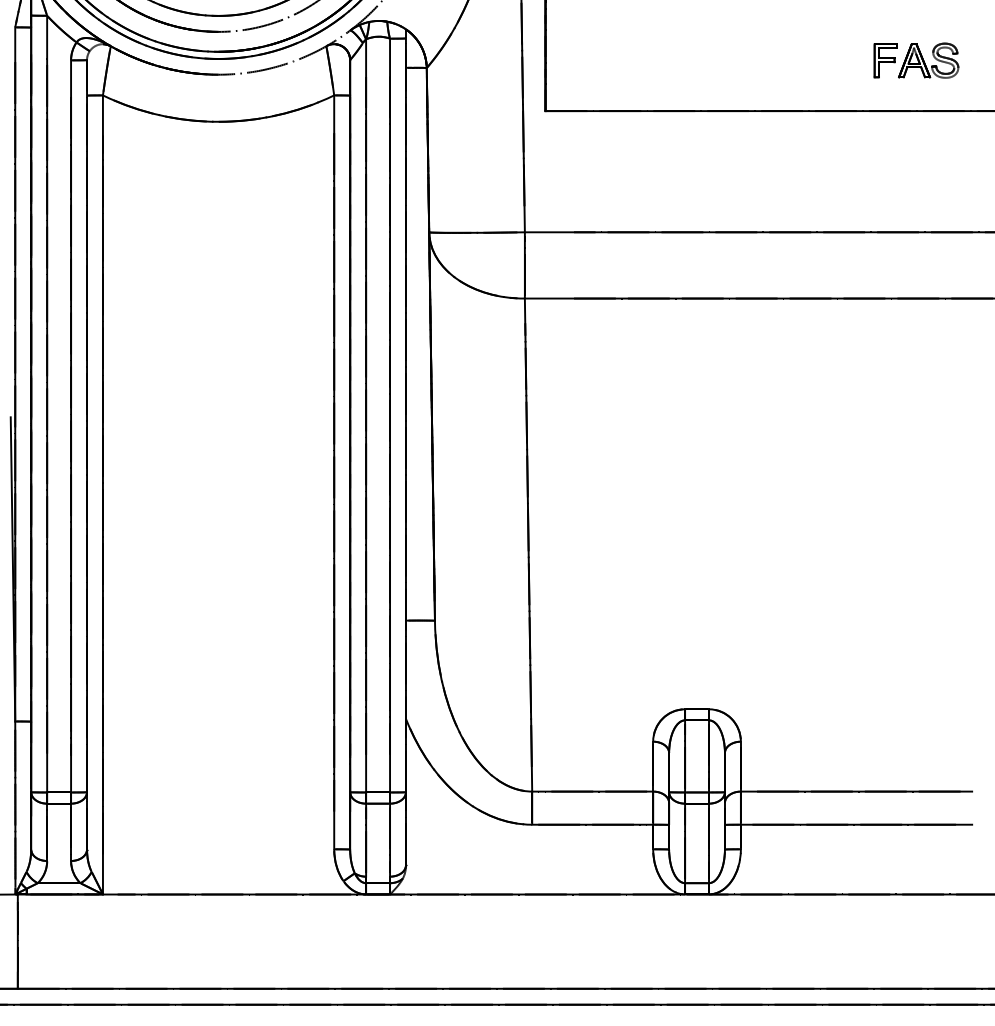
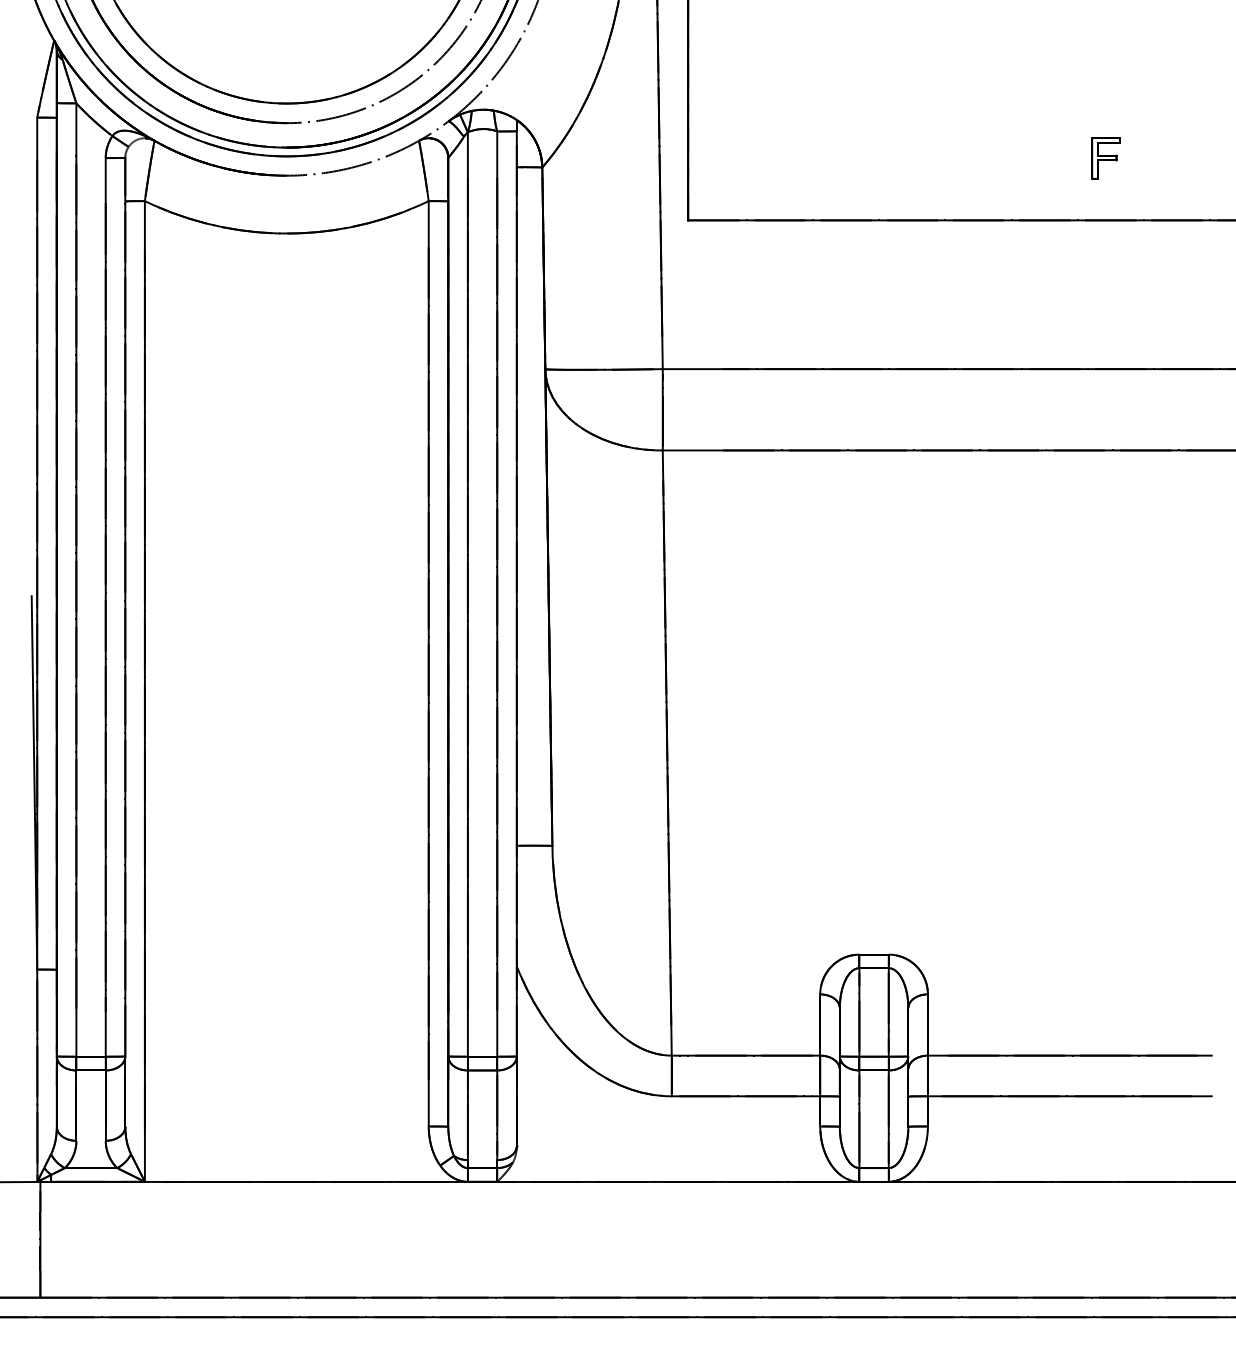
part: (928, 60) -> (1158, 158), removed

